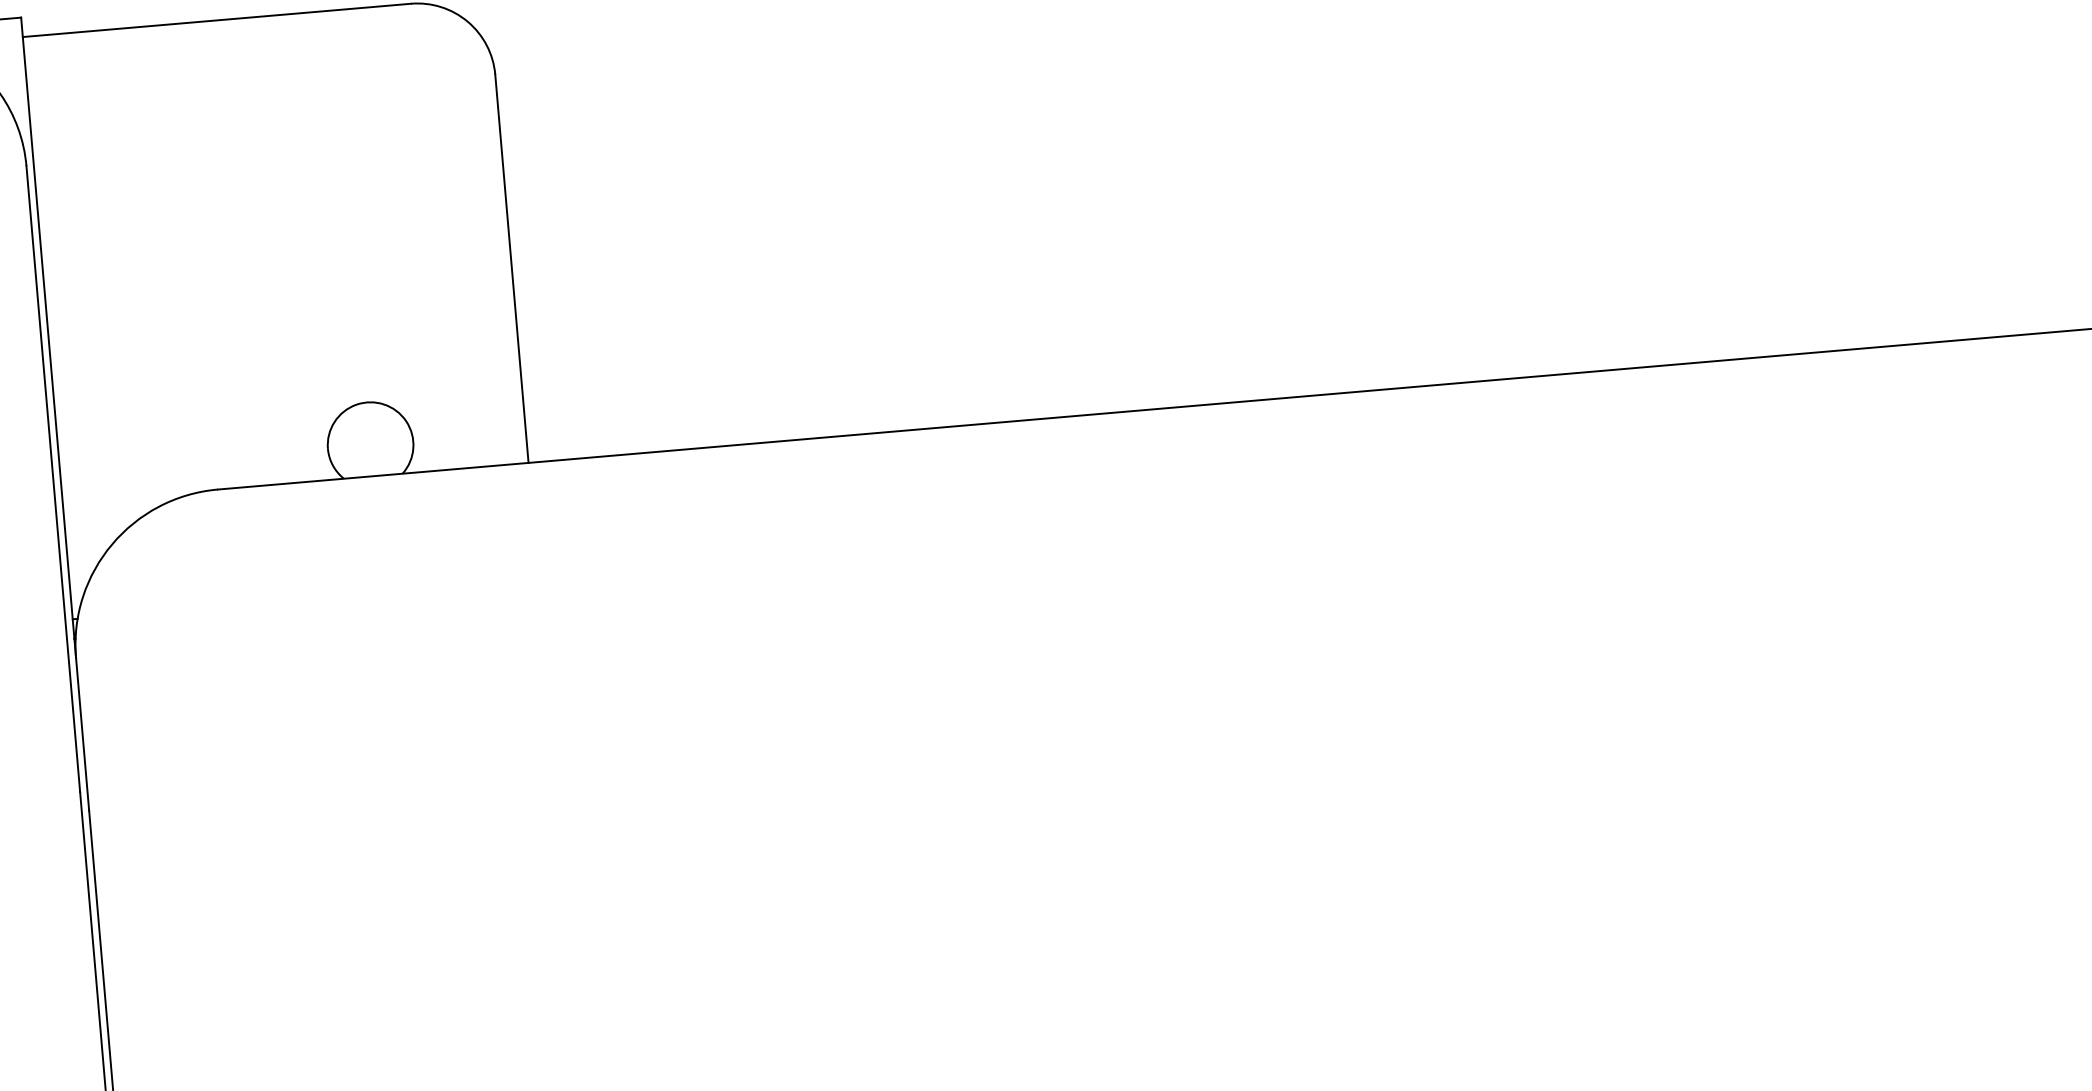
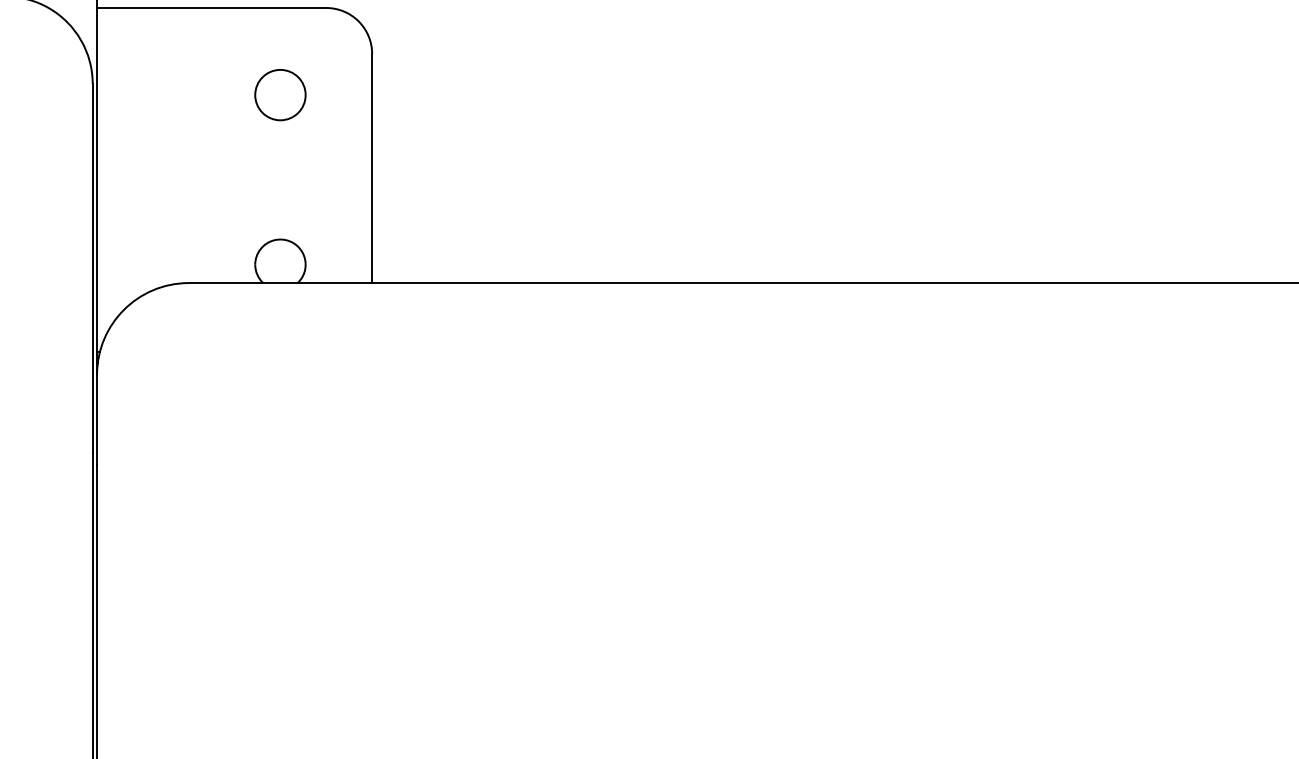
circle: (346, 158) -> (280, 95), added

